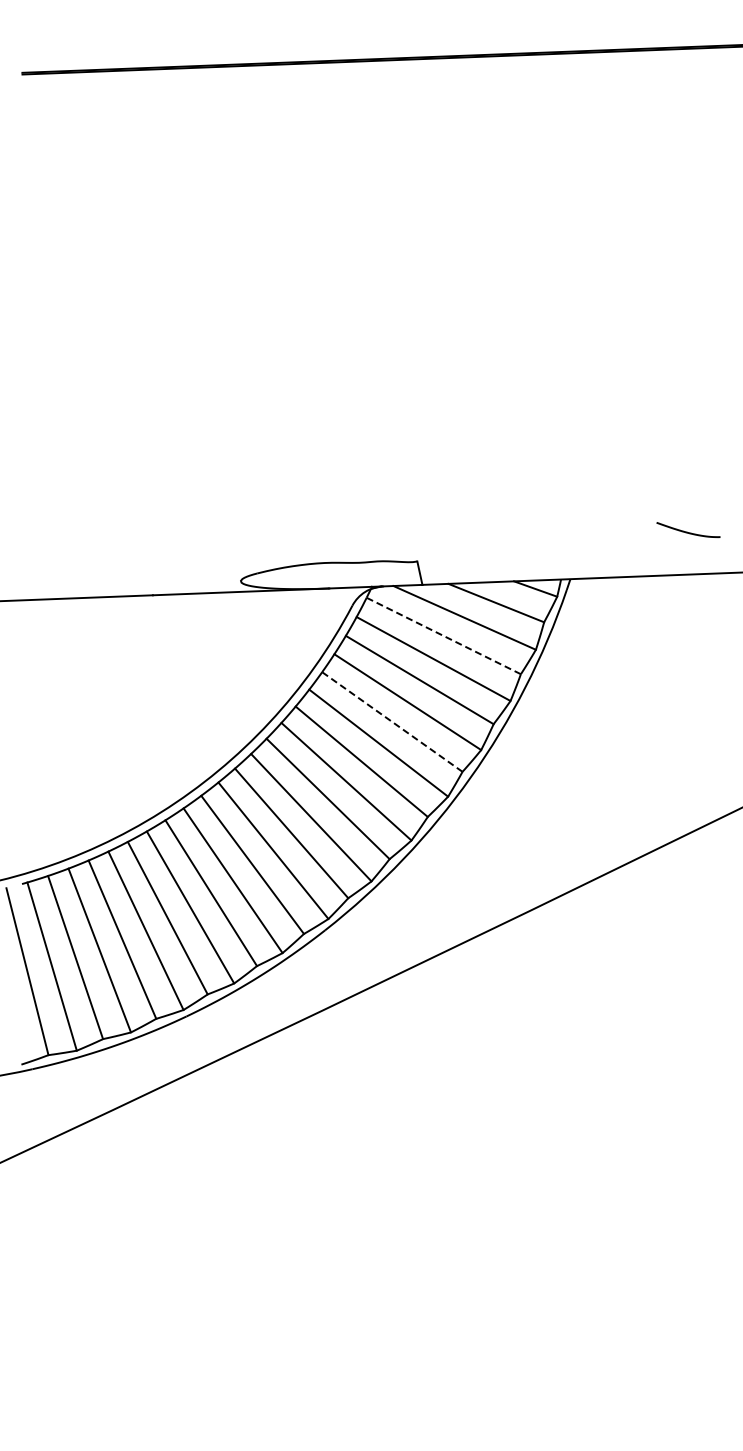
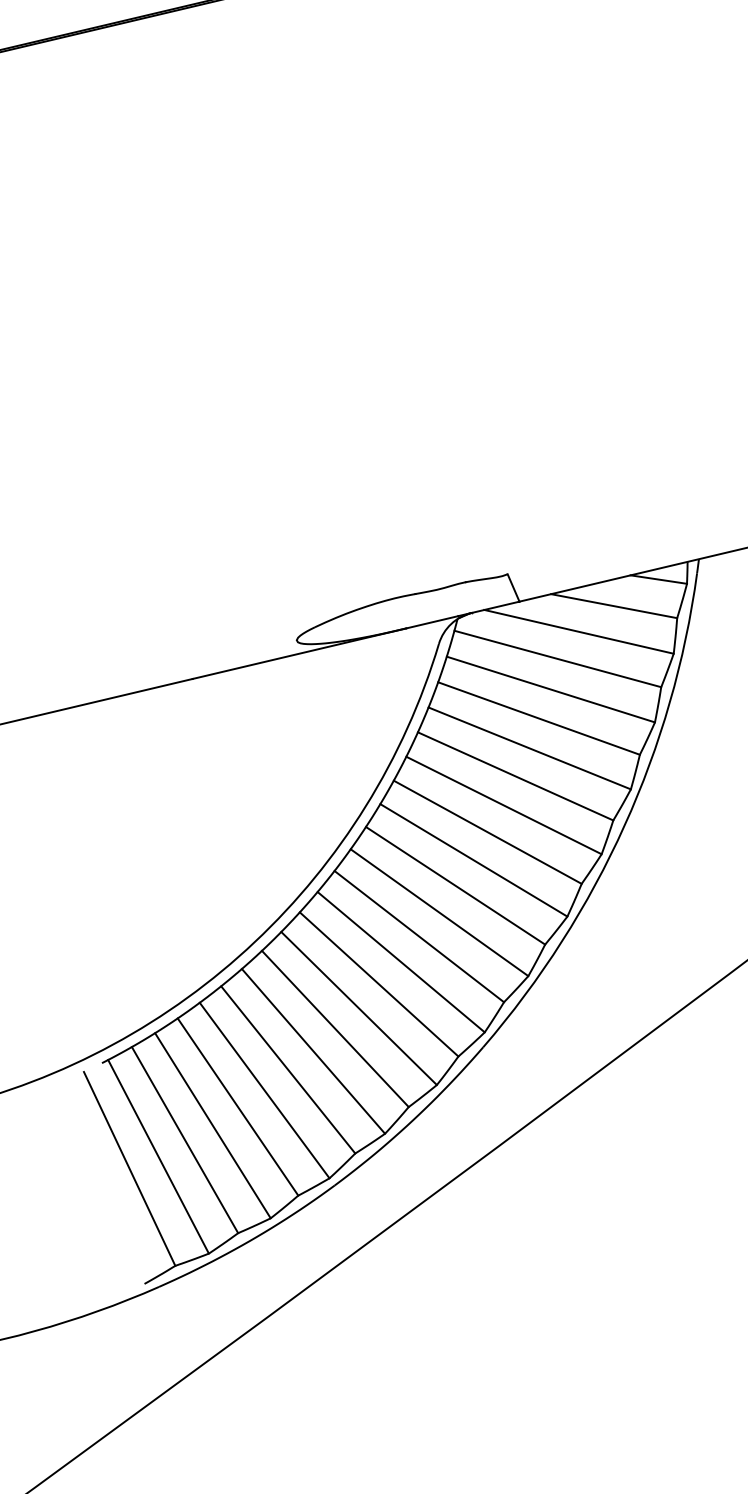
line: (443, 635) -> (557, 658), dashed -> solid
line: (391, 721) -> (514, 775), dashed -> solid

